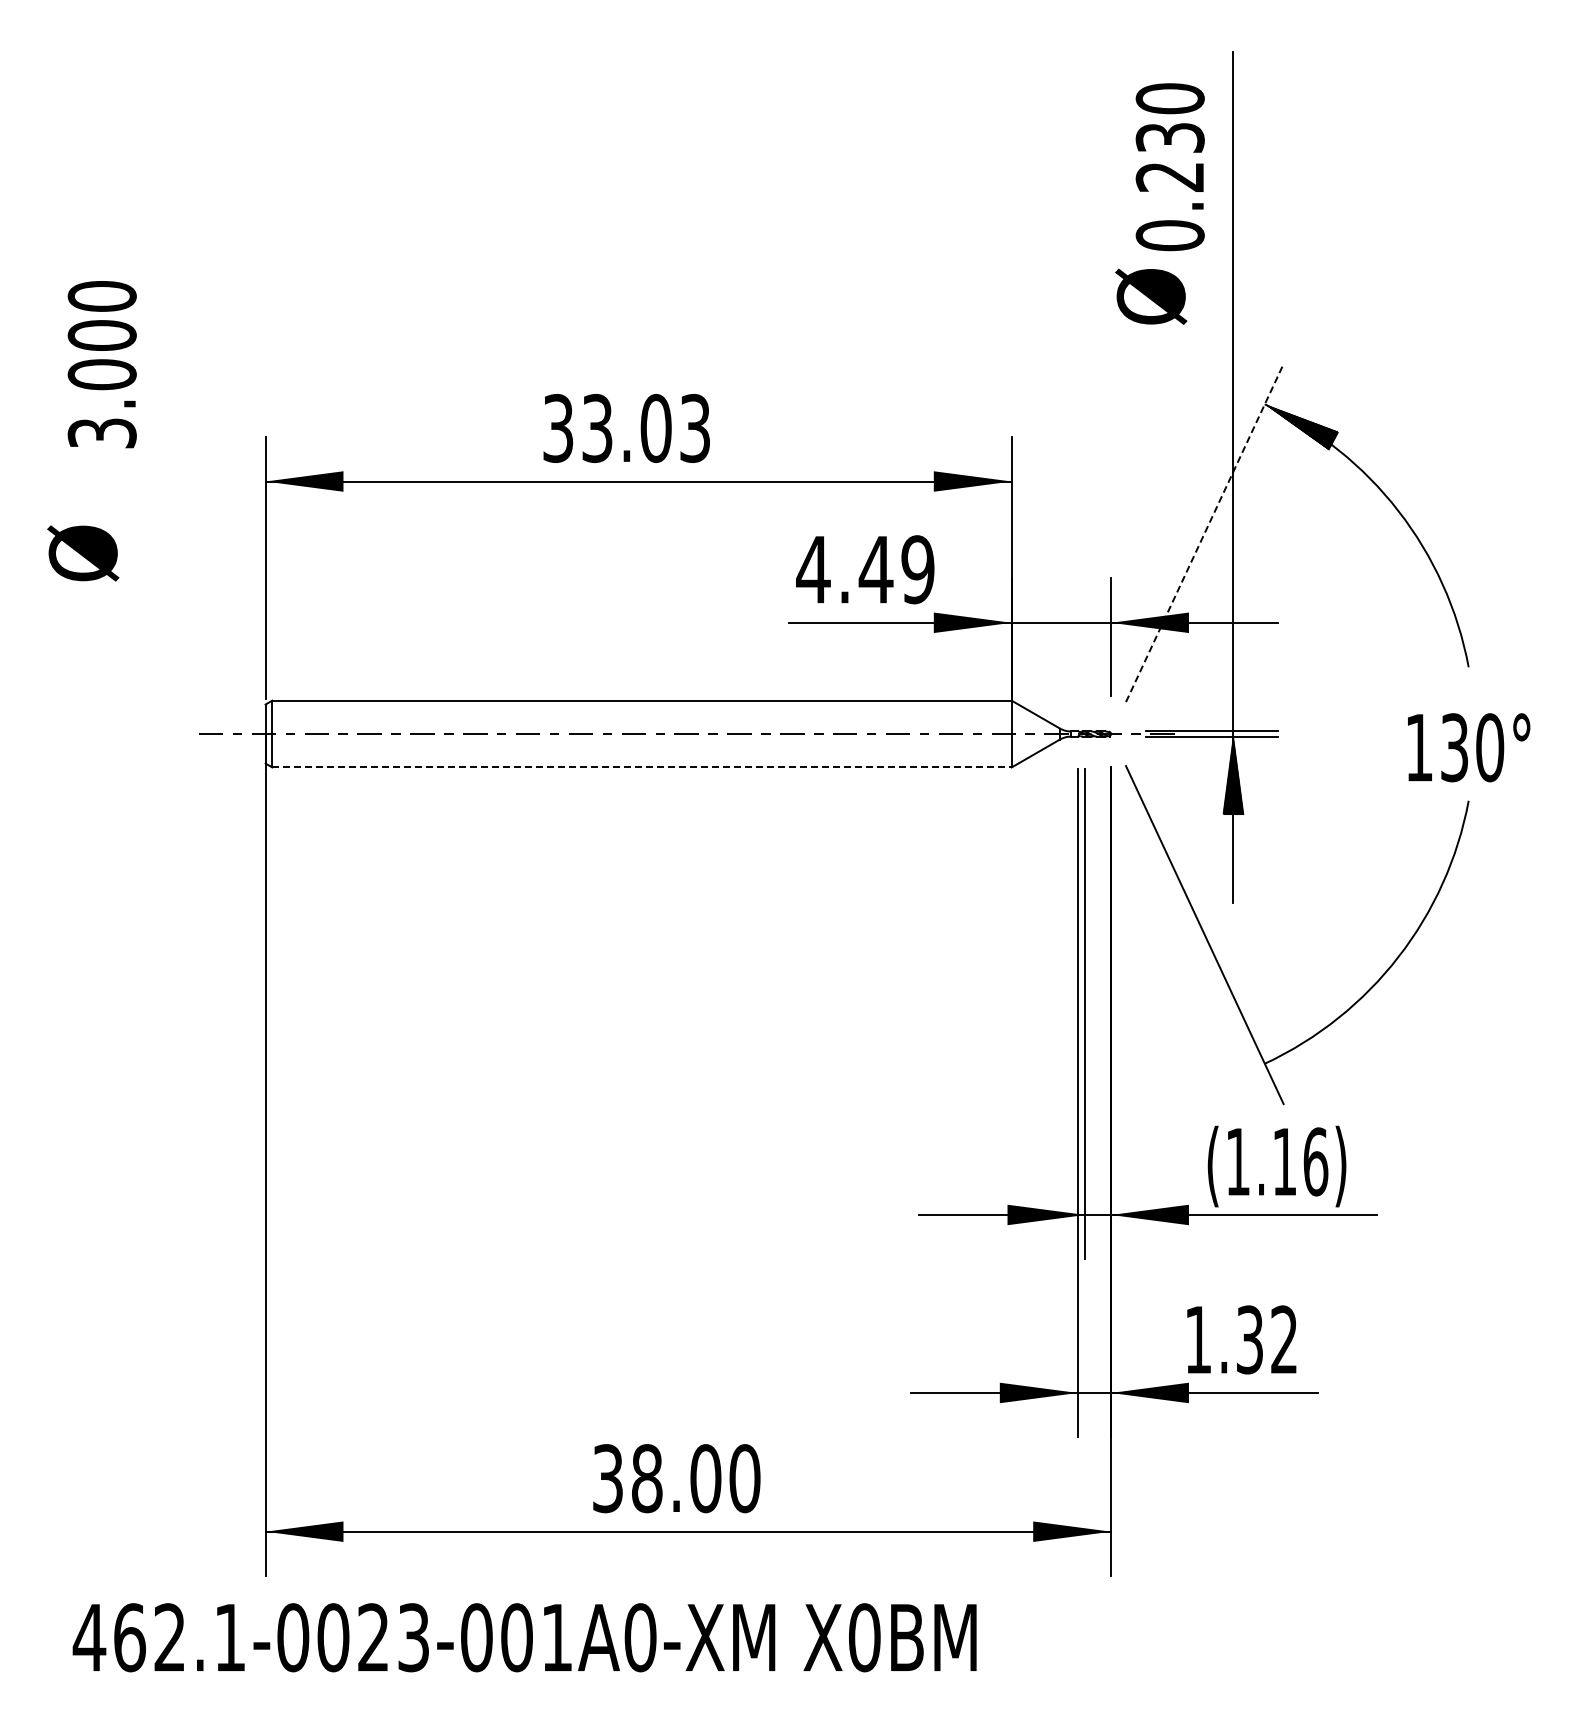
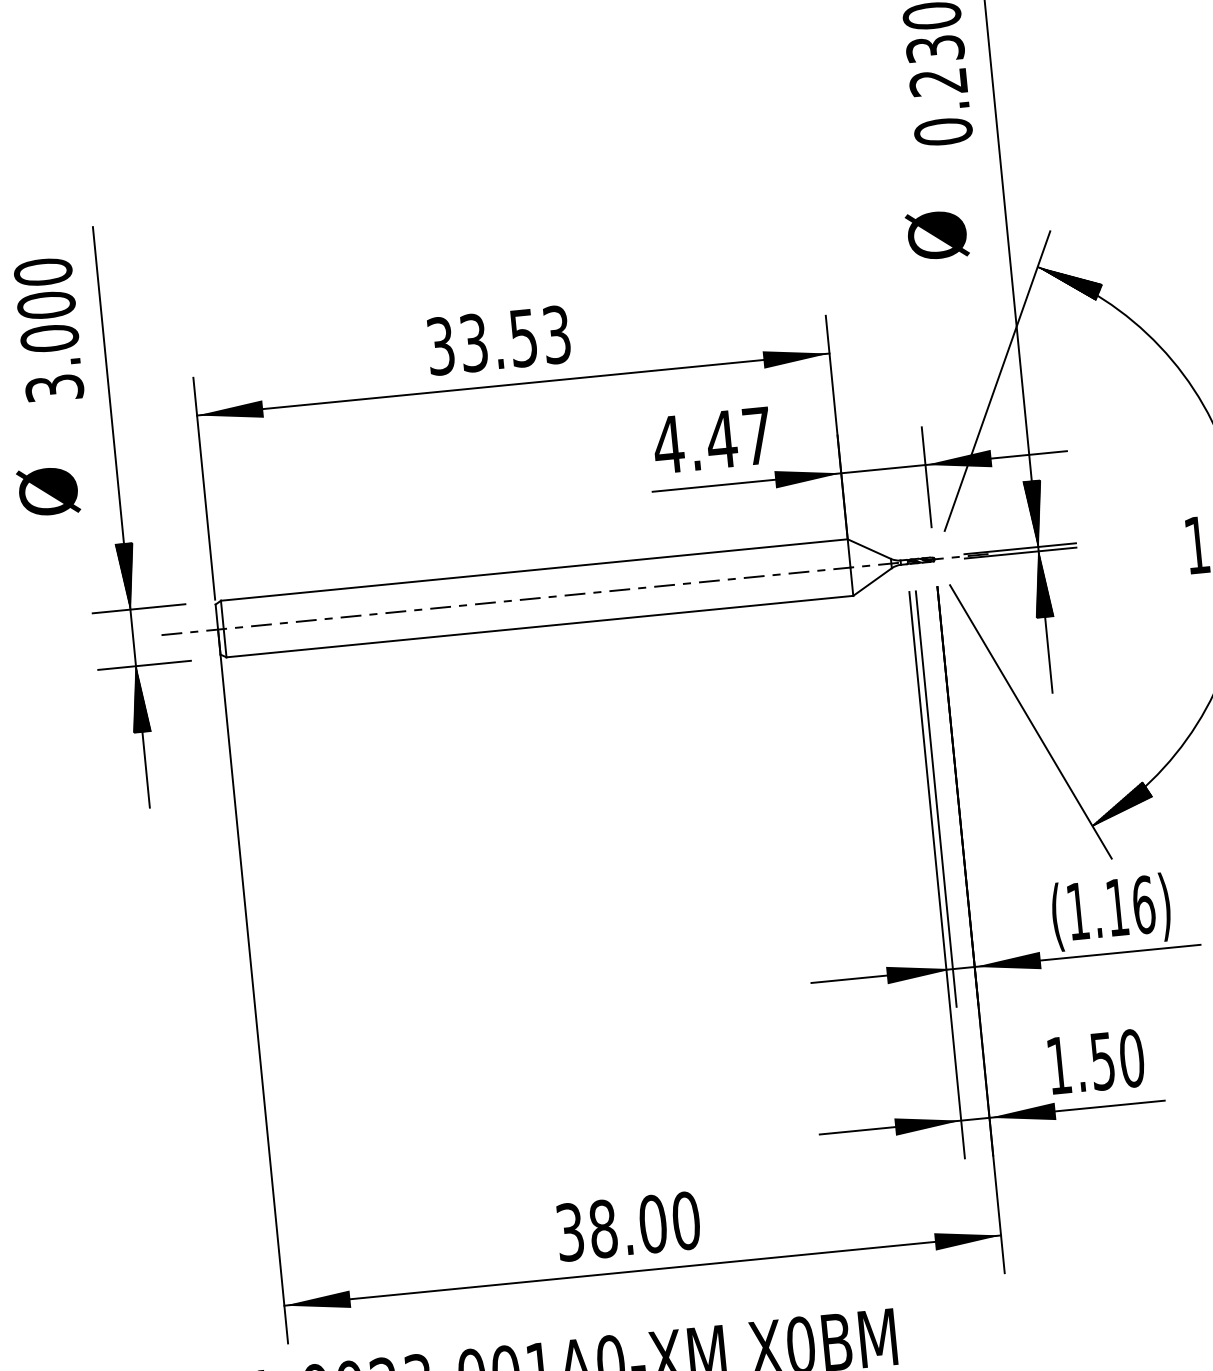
text: (1151, 296) -> (937, 235), moved
text: (655, 428) -> (523, 338), 33.03 -> 33.53
line: (1205, 532) -> (998, 380), dashed -> solid
text: (917, 569) -> (756, 435), 4.49 -> 4.47
part: (165, 591) -> (121, 517), added
hatch: (1233, 692) -> (1035, 513), added
line: (641, 767) -> (539, 626), dashed -> solid
hatch: (1301, 1040) -> (1121, 803), added
text: (1267, 1339) -> (1117, 1059), 1.32 -> 1.50

